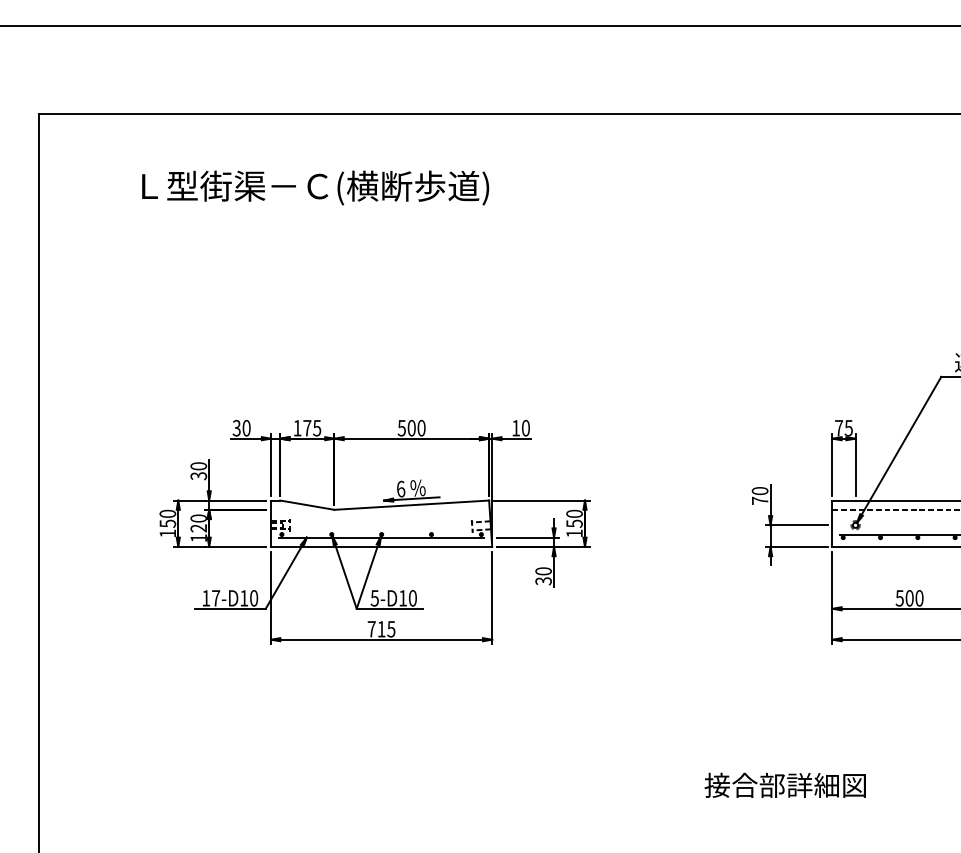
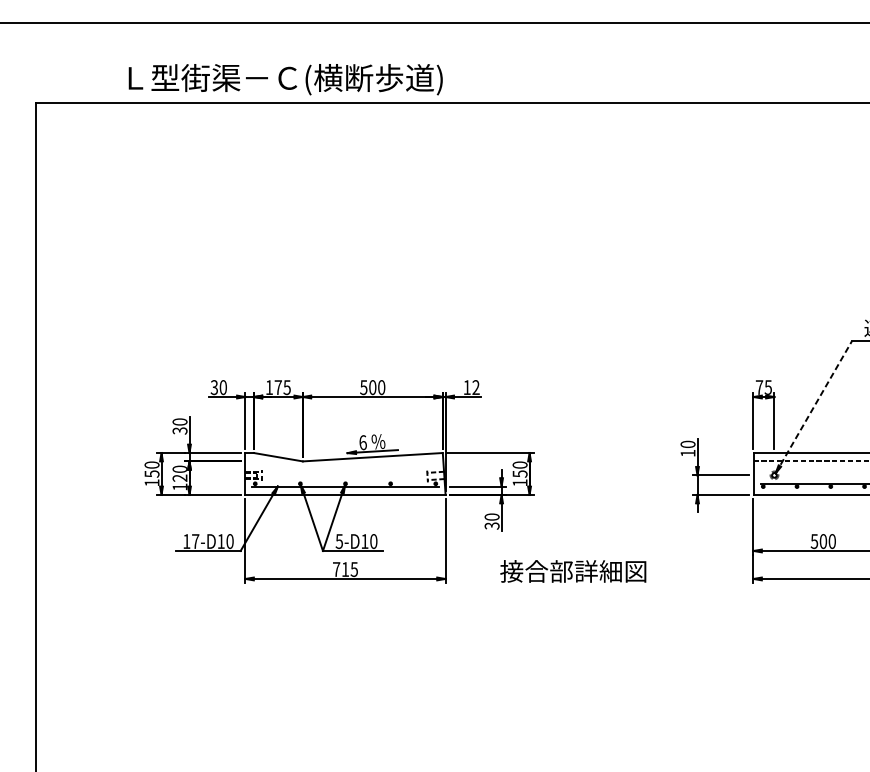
text: (315, 187) -> (285, 79), moved
text: (525, 428) -> (475, 387), 10 -> 12
line: (899, 449) -> (814, 406), solid -> dashed
text: (760, 500) -> (688, 452), 70 -> 10
text: (784, 784) -> (572, 570), moved

